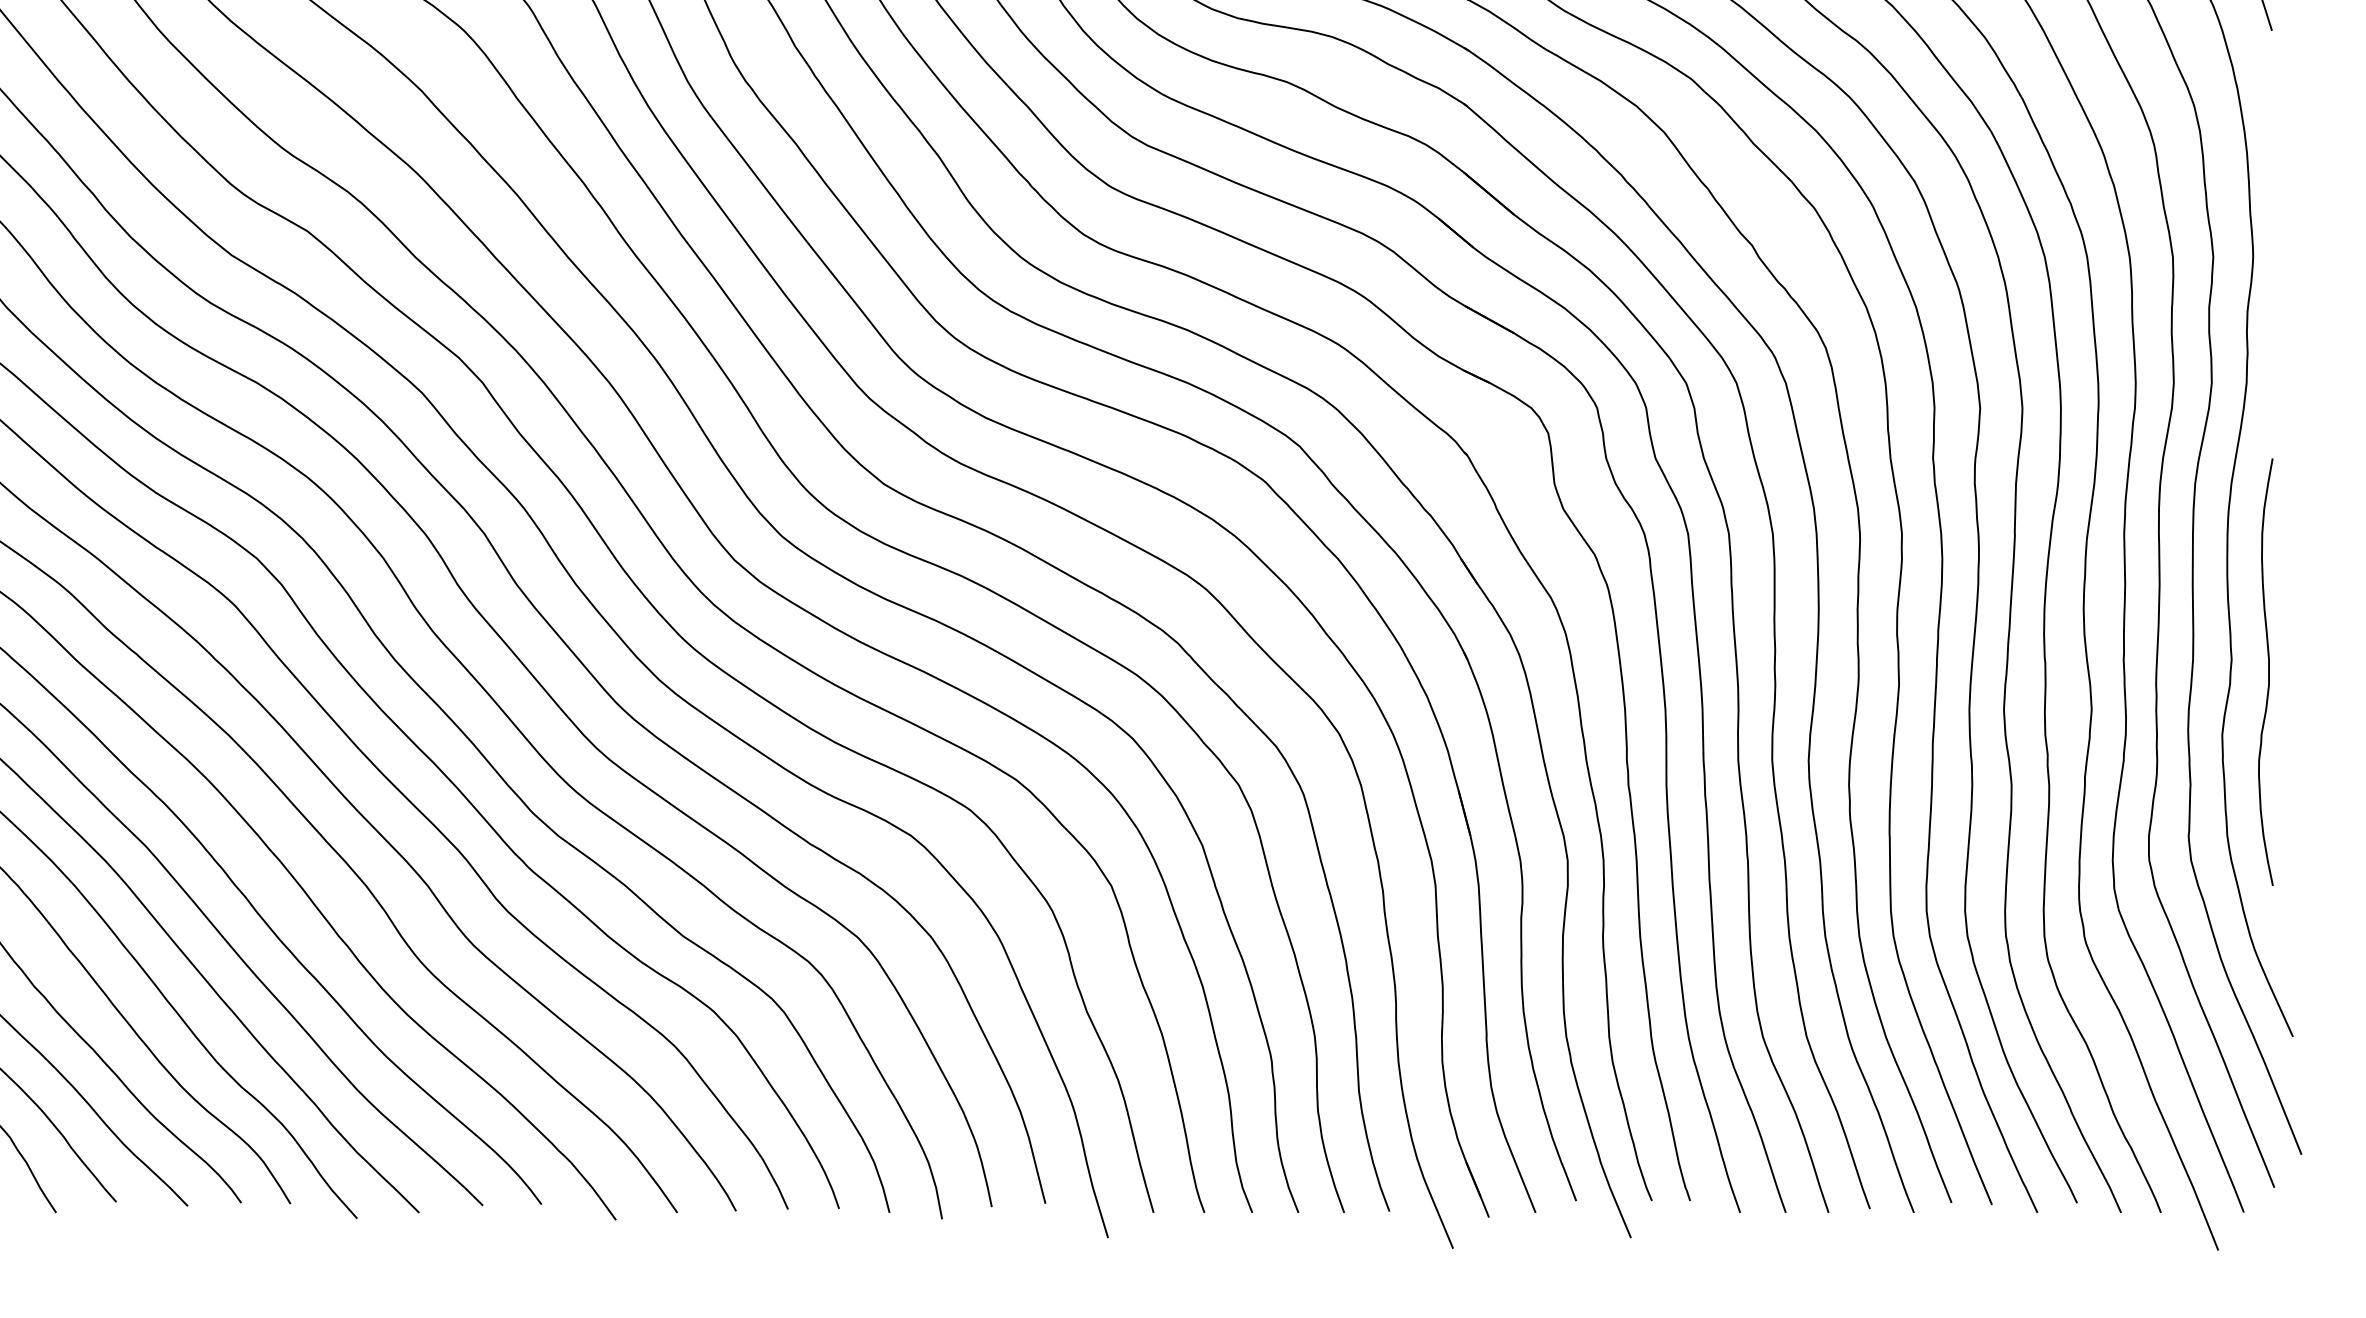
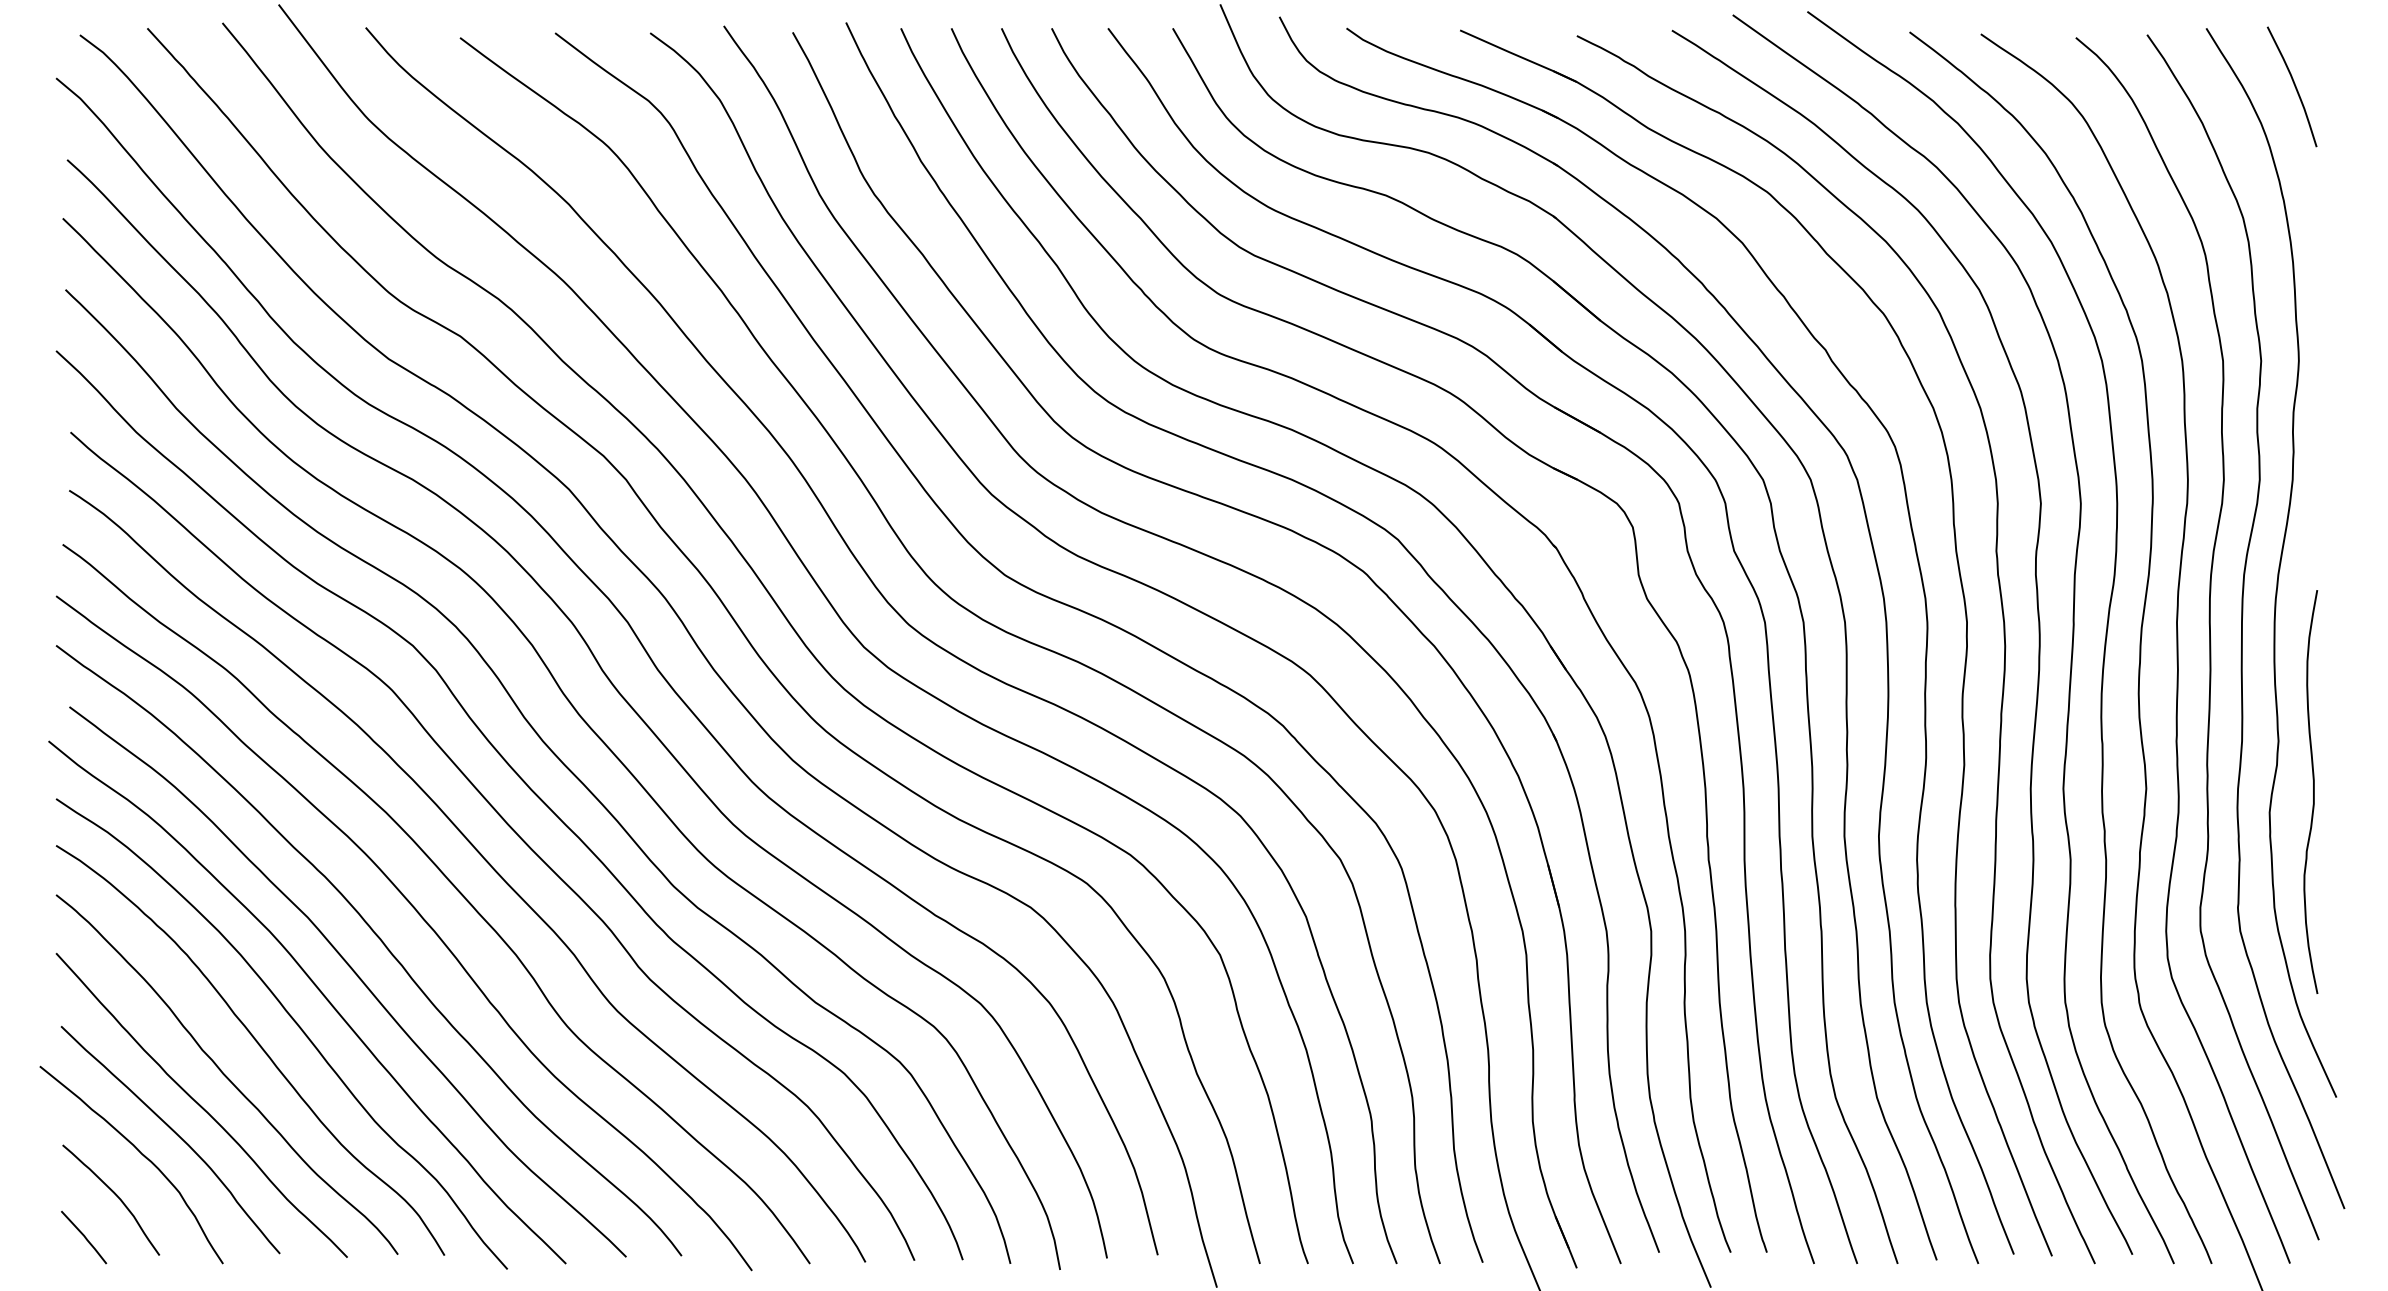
curve: (2268, 671) -> (2313, 791), moved

